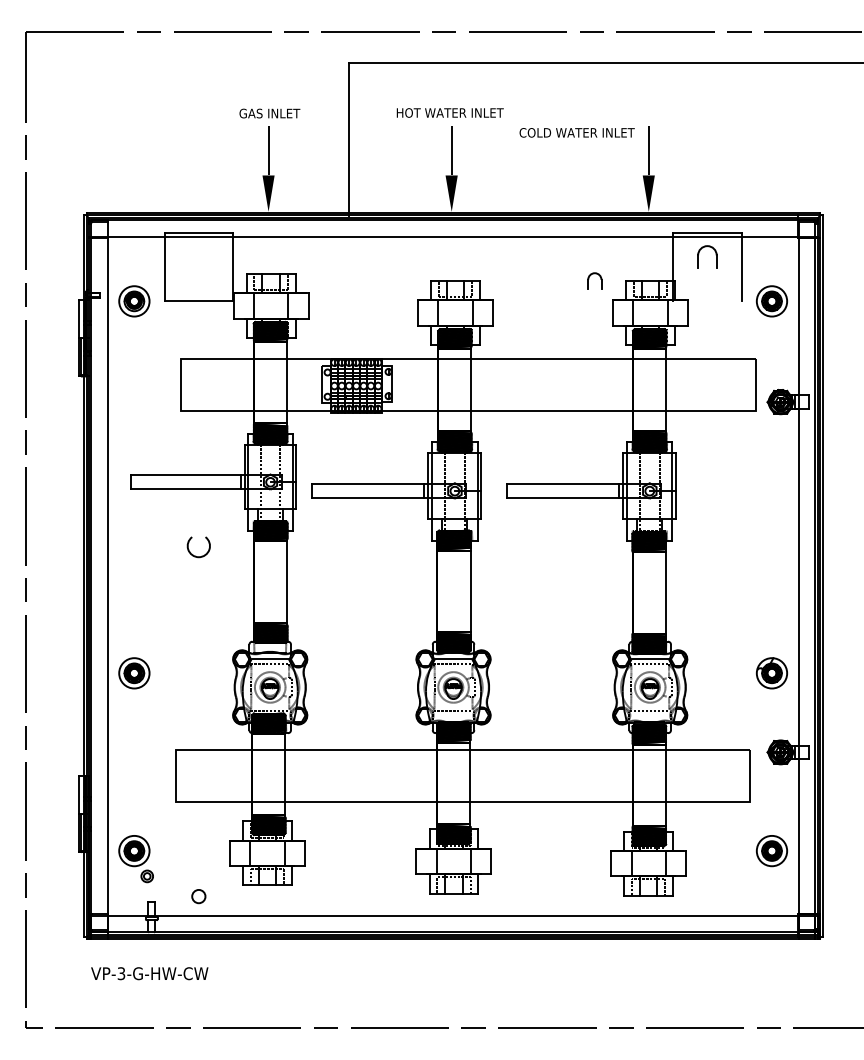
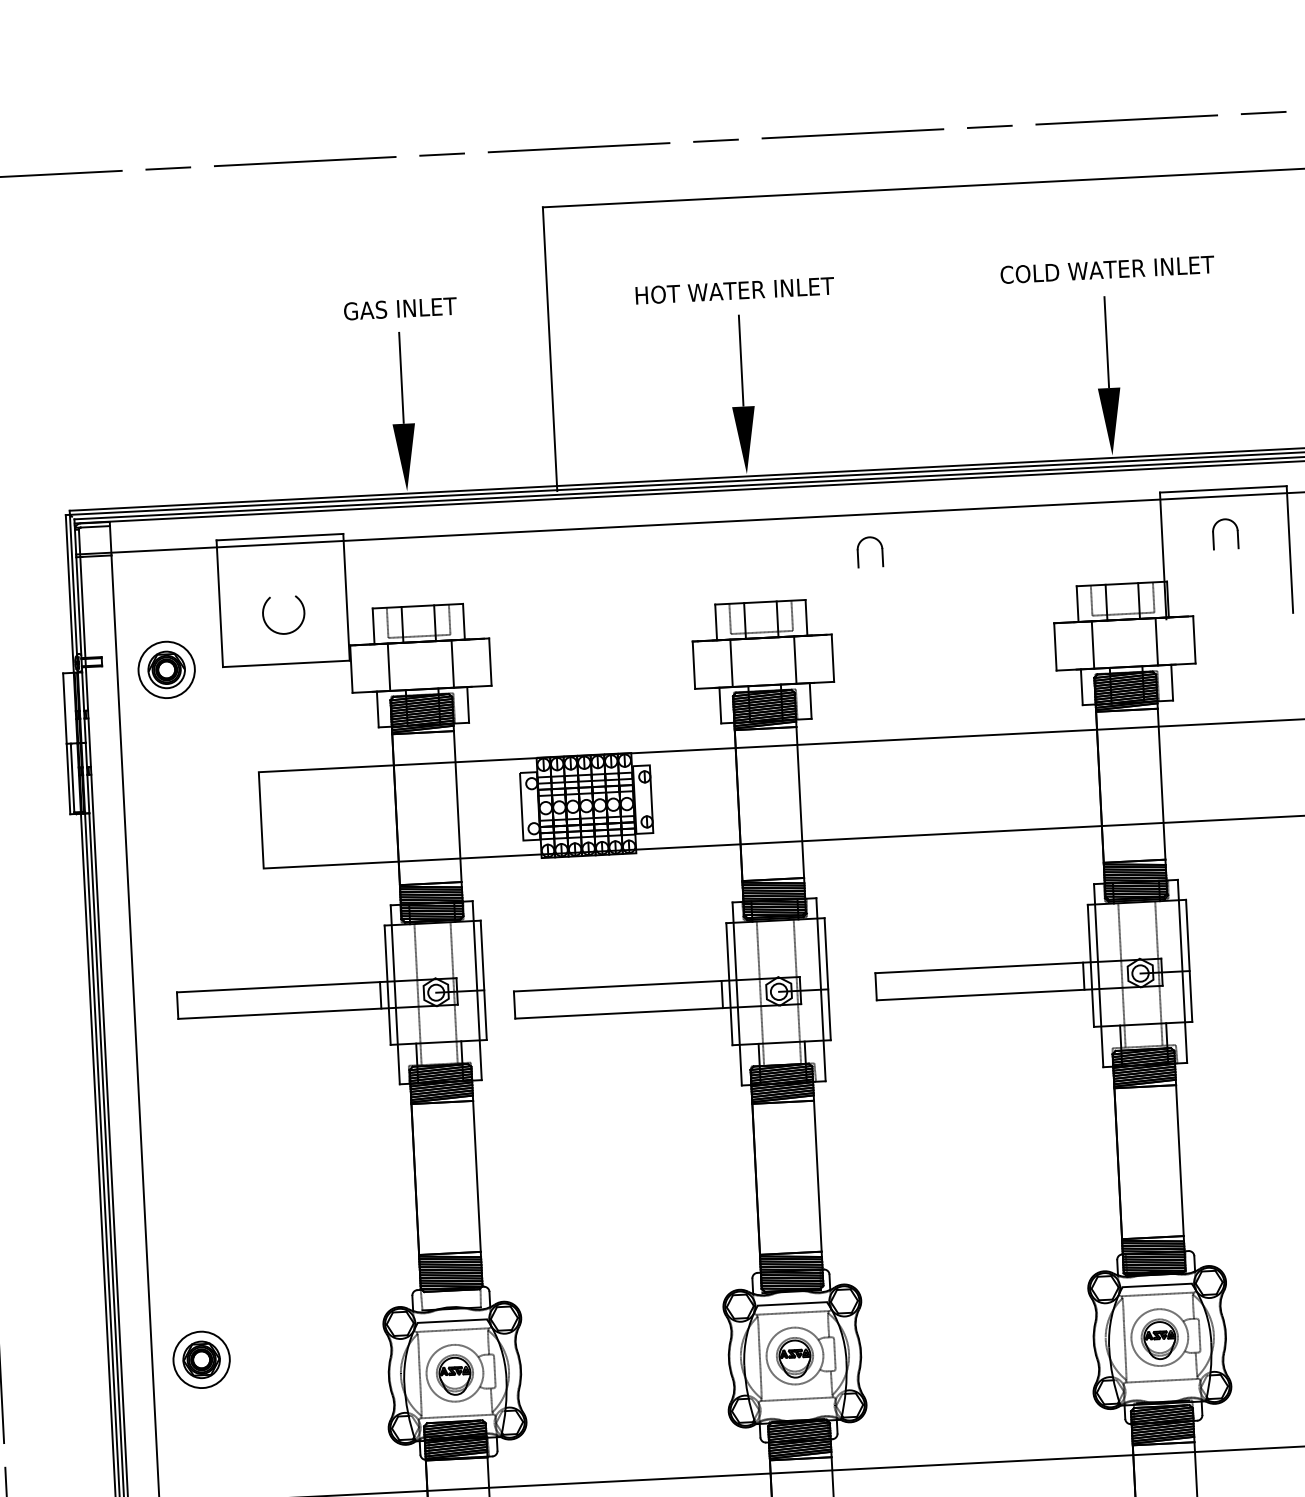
text: (576, 132) -> (1106, 269), moved
part: (707, 256) -> (1225, 532), size x0.71
part: (594, 280) -> (869, 550), moved
arc: (192, 553) -> (272, 627), moved

